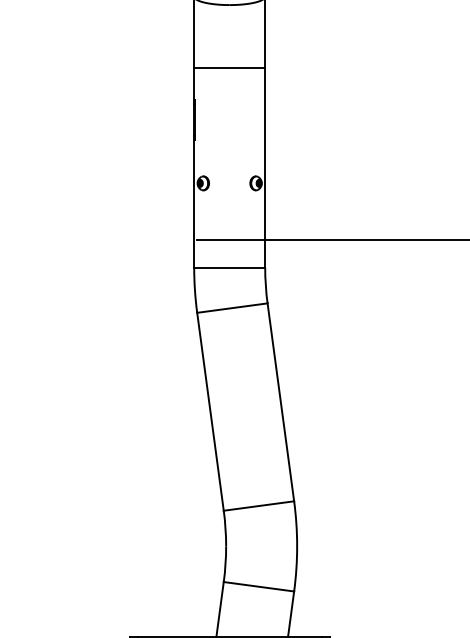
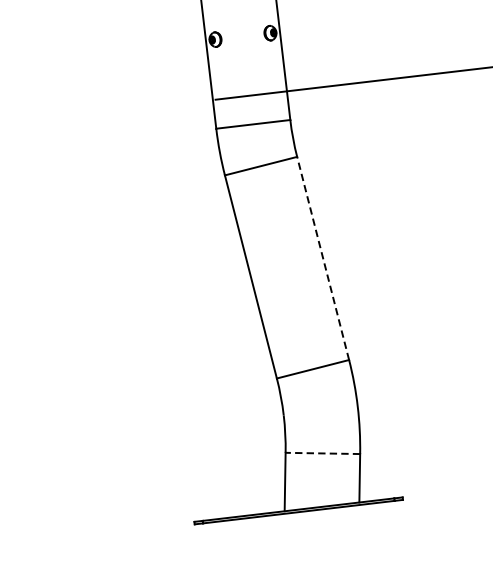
line: (280, 402) -> (322, 258), solid -> dashed
line: (258, 586) -> (322, 453), solid -> dashed

